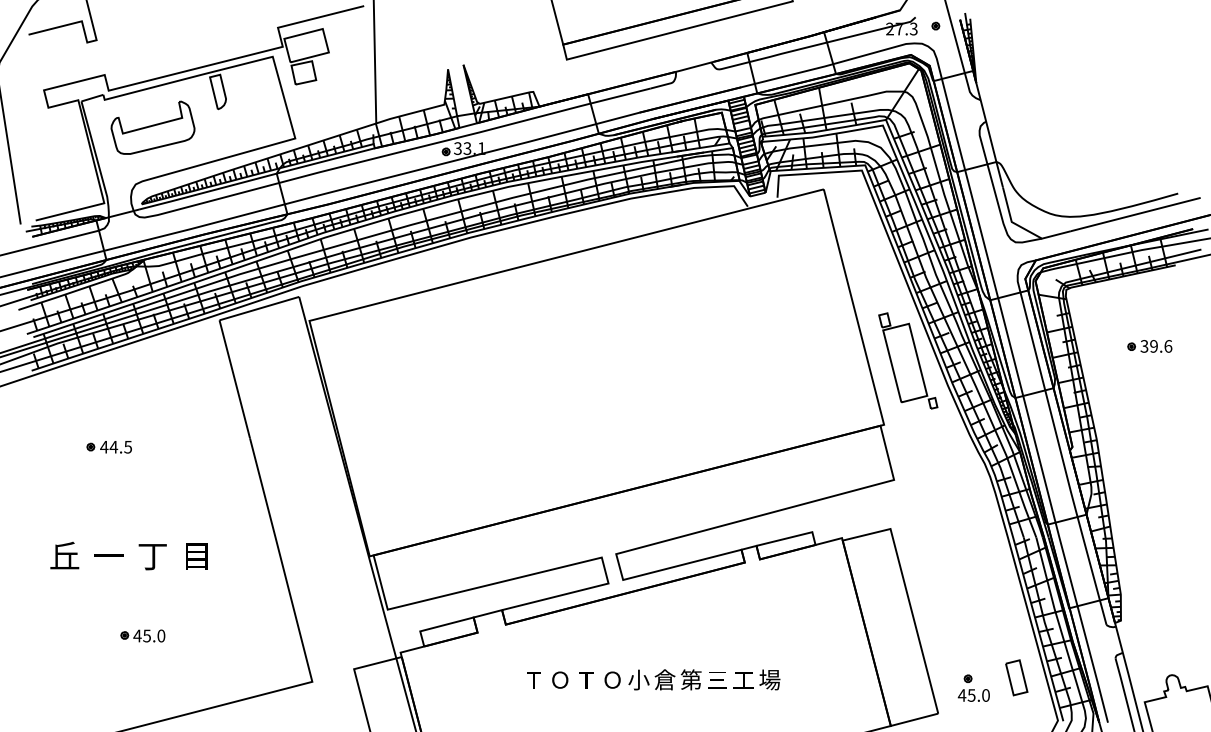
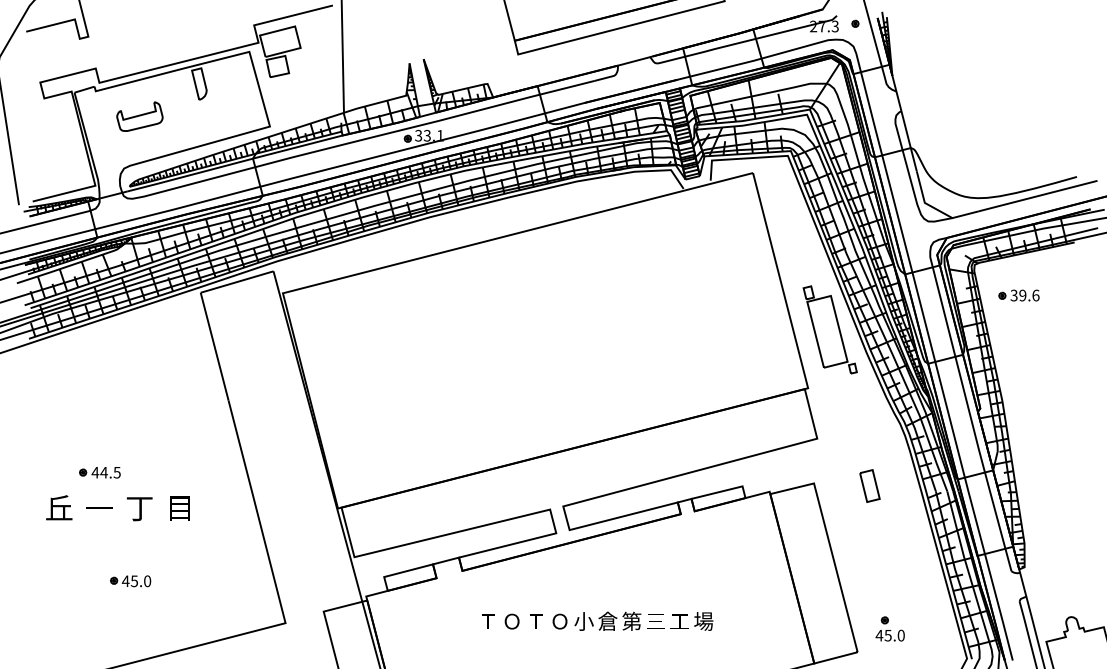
part: (152, 127) -> (139, 116), size x0.6
part: (1149, 346) -> (1018, 295), moved
part: (108, 447) -> (99, 472), moved
part: (1016, 677) -> (869, 485), moved

